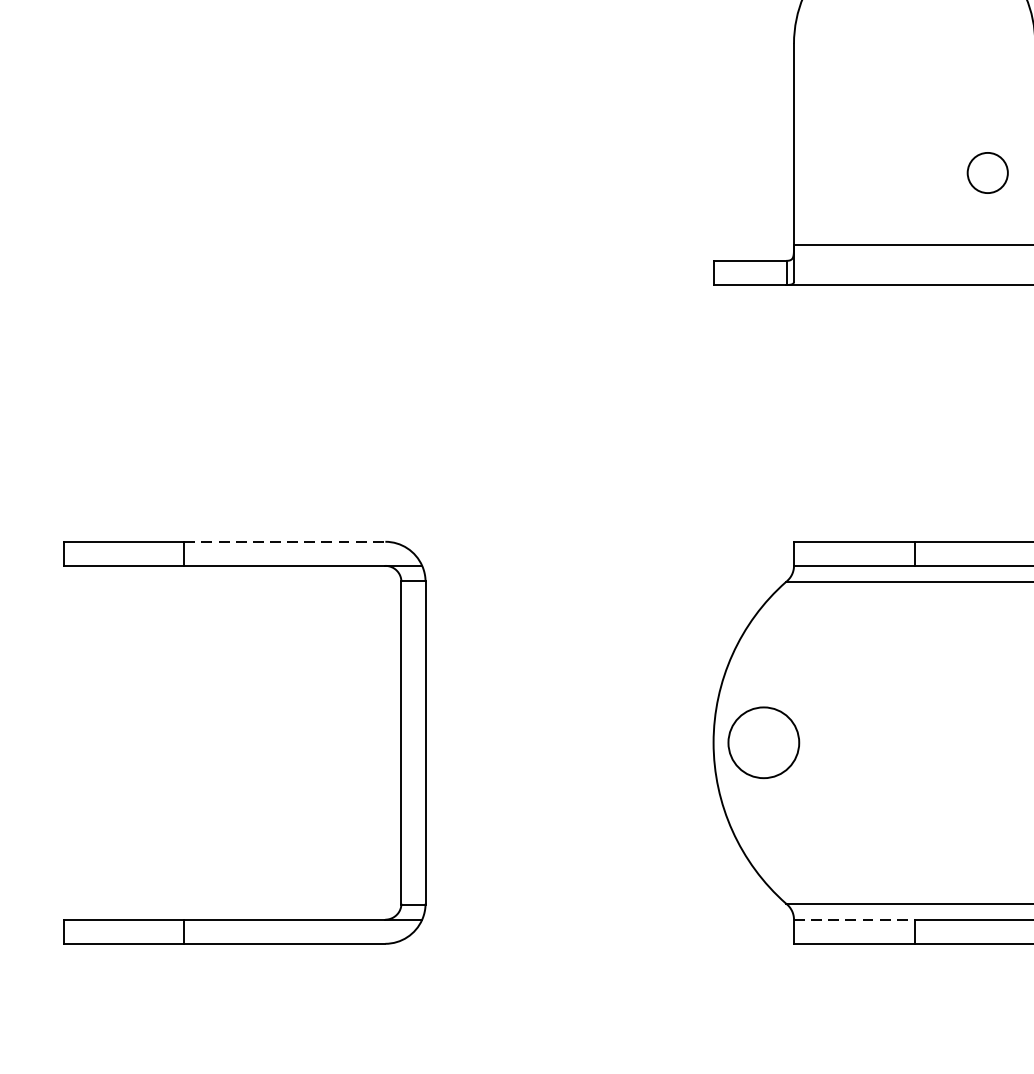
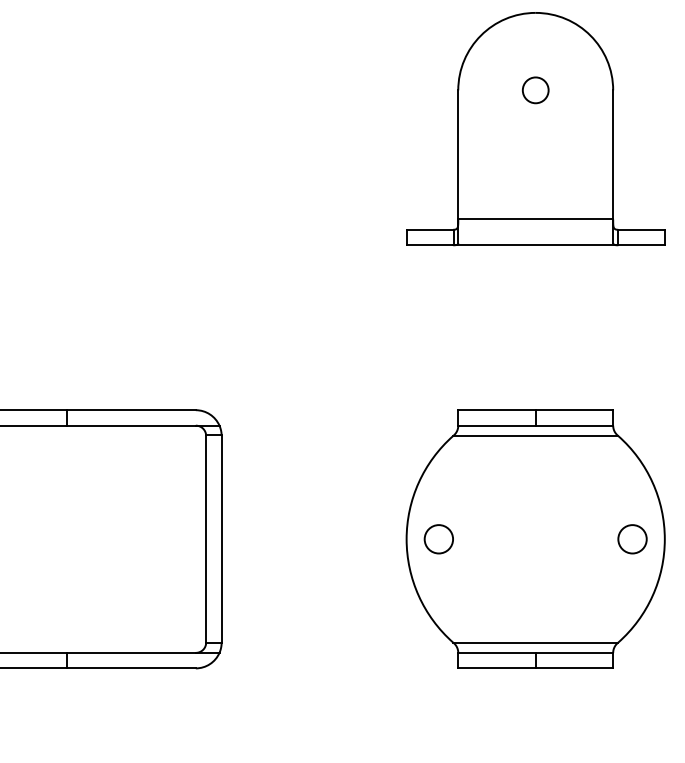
circle: (987, 173) -> (535, 90), moved
line: (285, 542) -> (131, 410), dashed -> solid
circle: (763, 743) -> (438, 539), size x0.62
line: (853, 919) -> (496, 652), dashed -> solid

